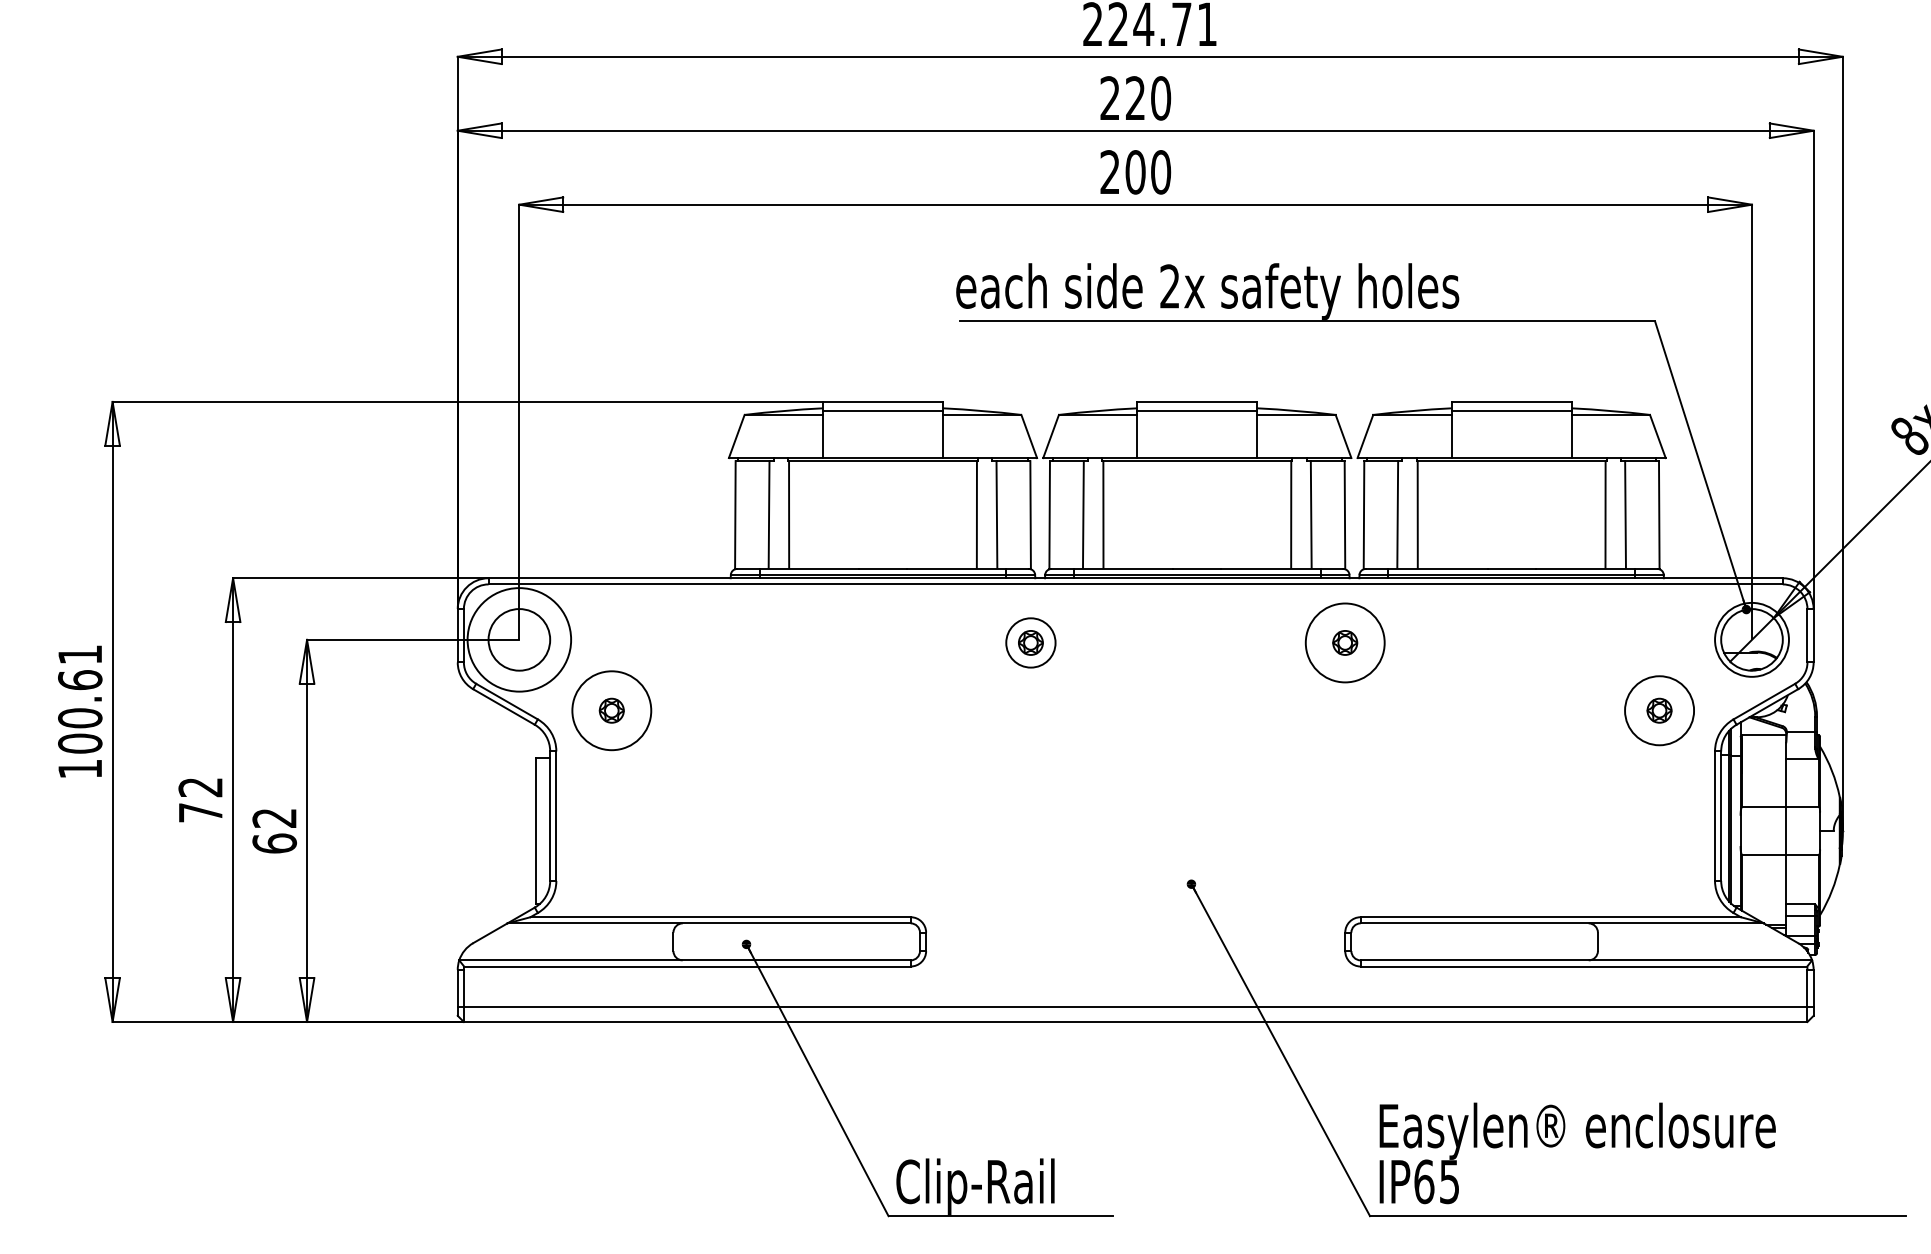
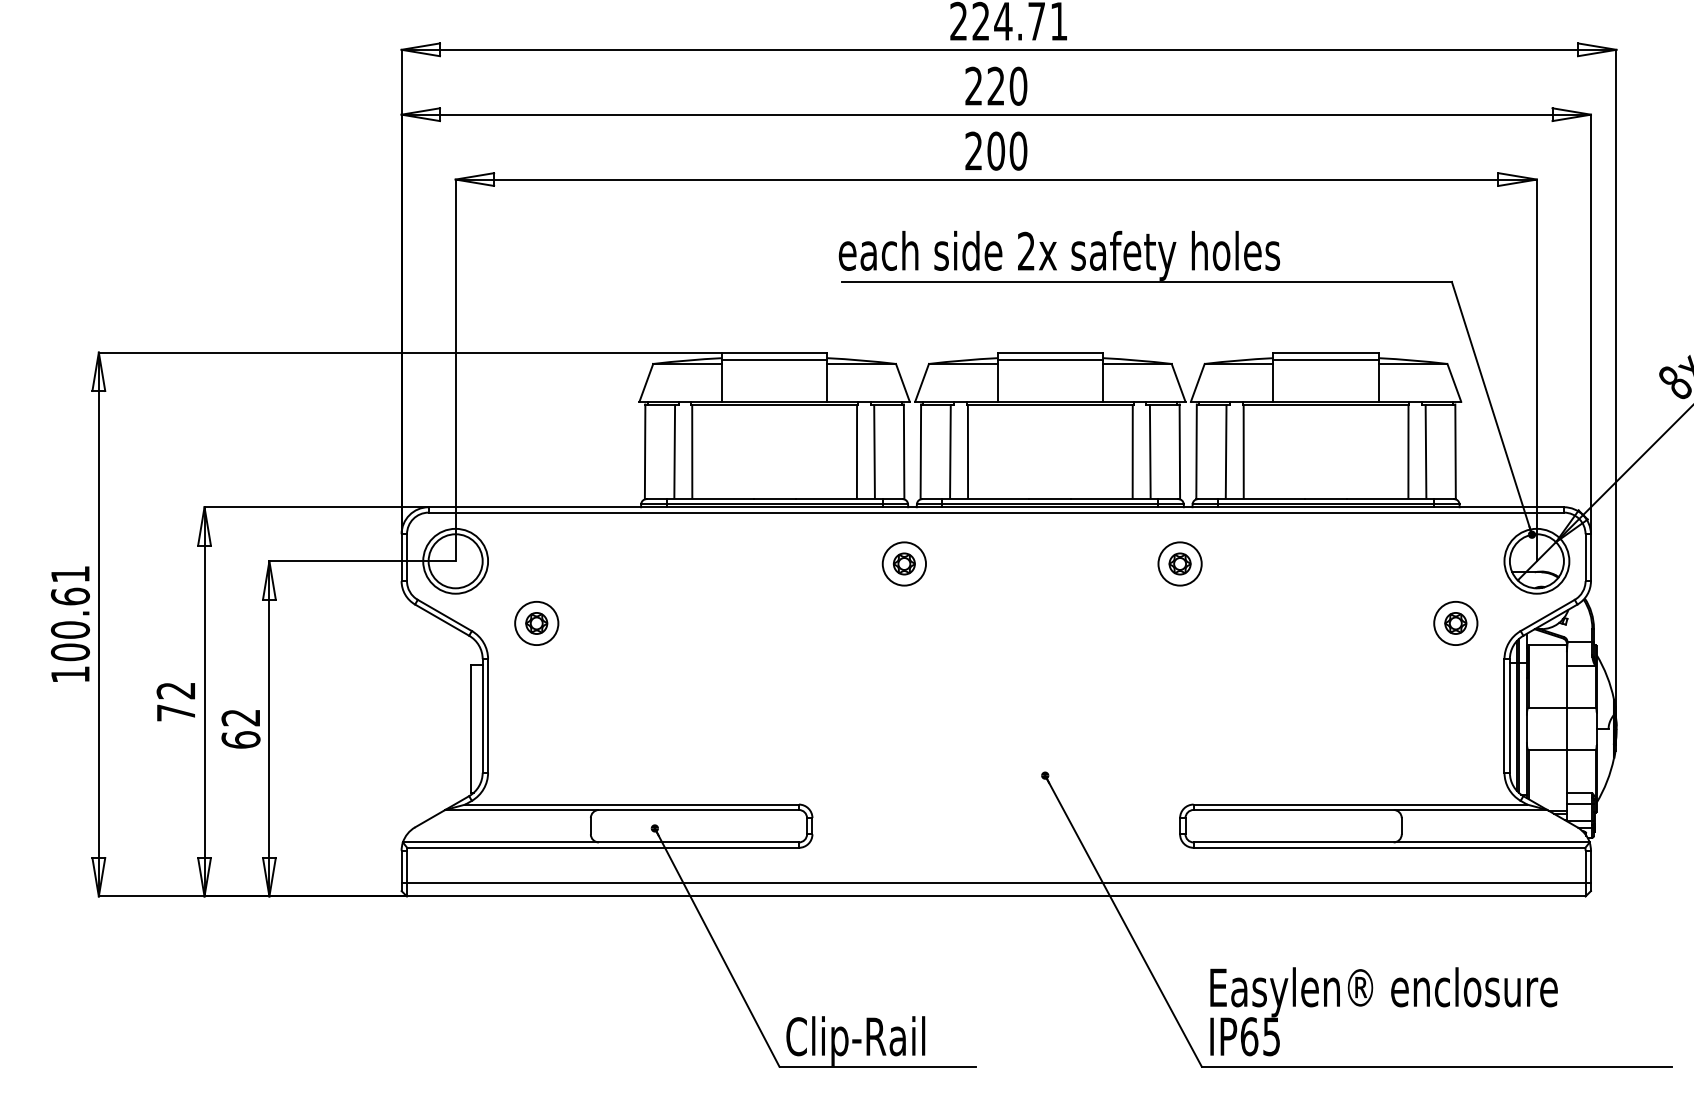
circle: (519, 639) -> (455, 560), size x0.71
circle: (1344, 642) -> (1179, 563), size x0.62
circle: (611, 710) -> (536, 623), size x0.62
circle: (1659, 710) -> (1455, 623), size x0.71

